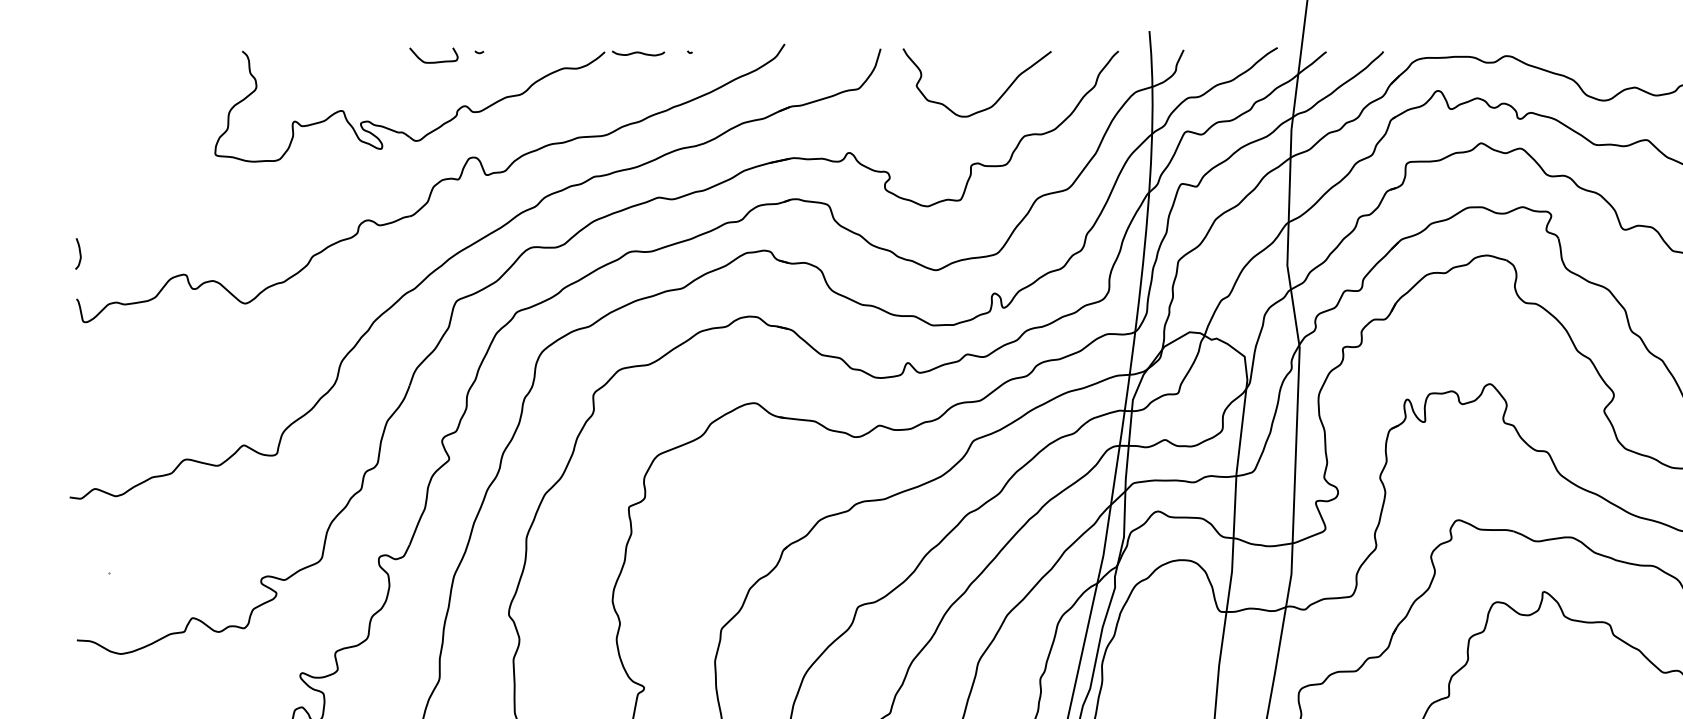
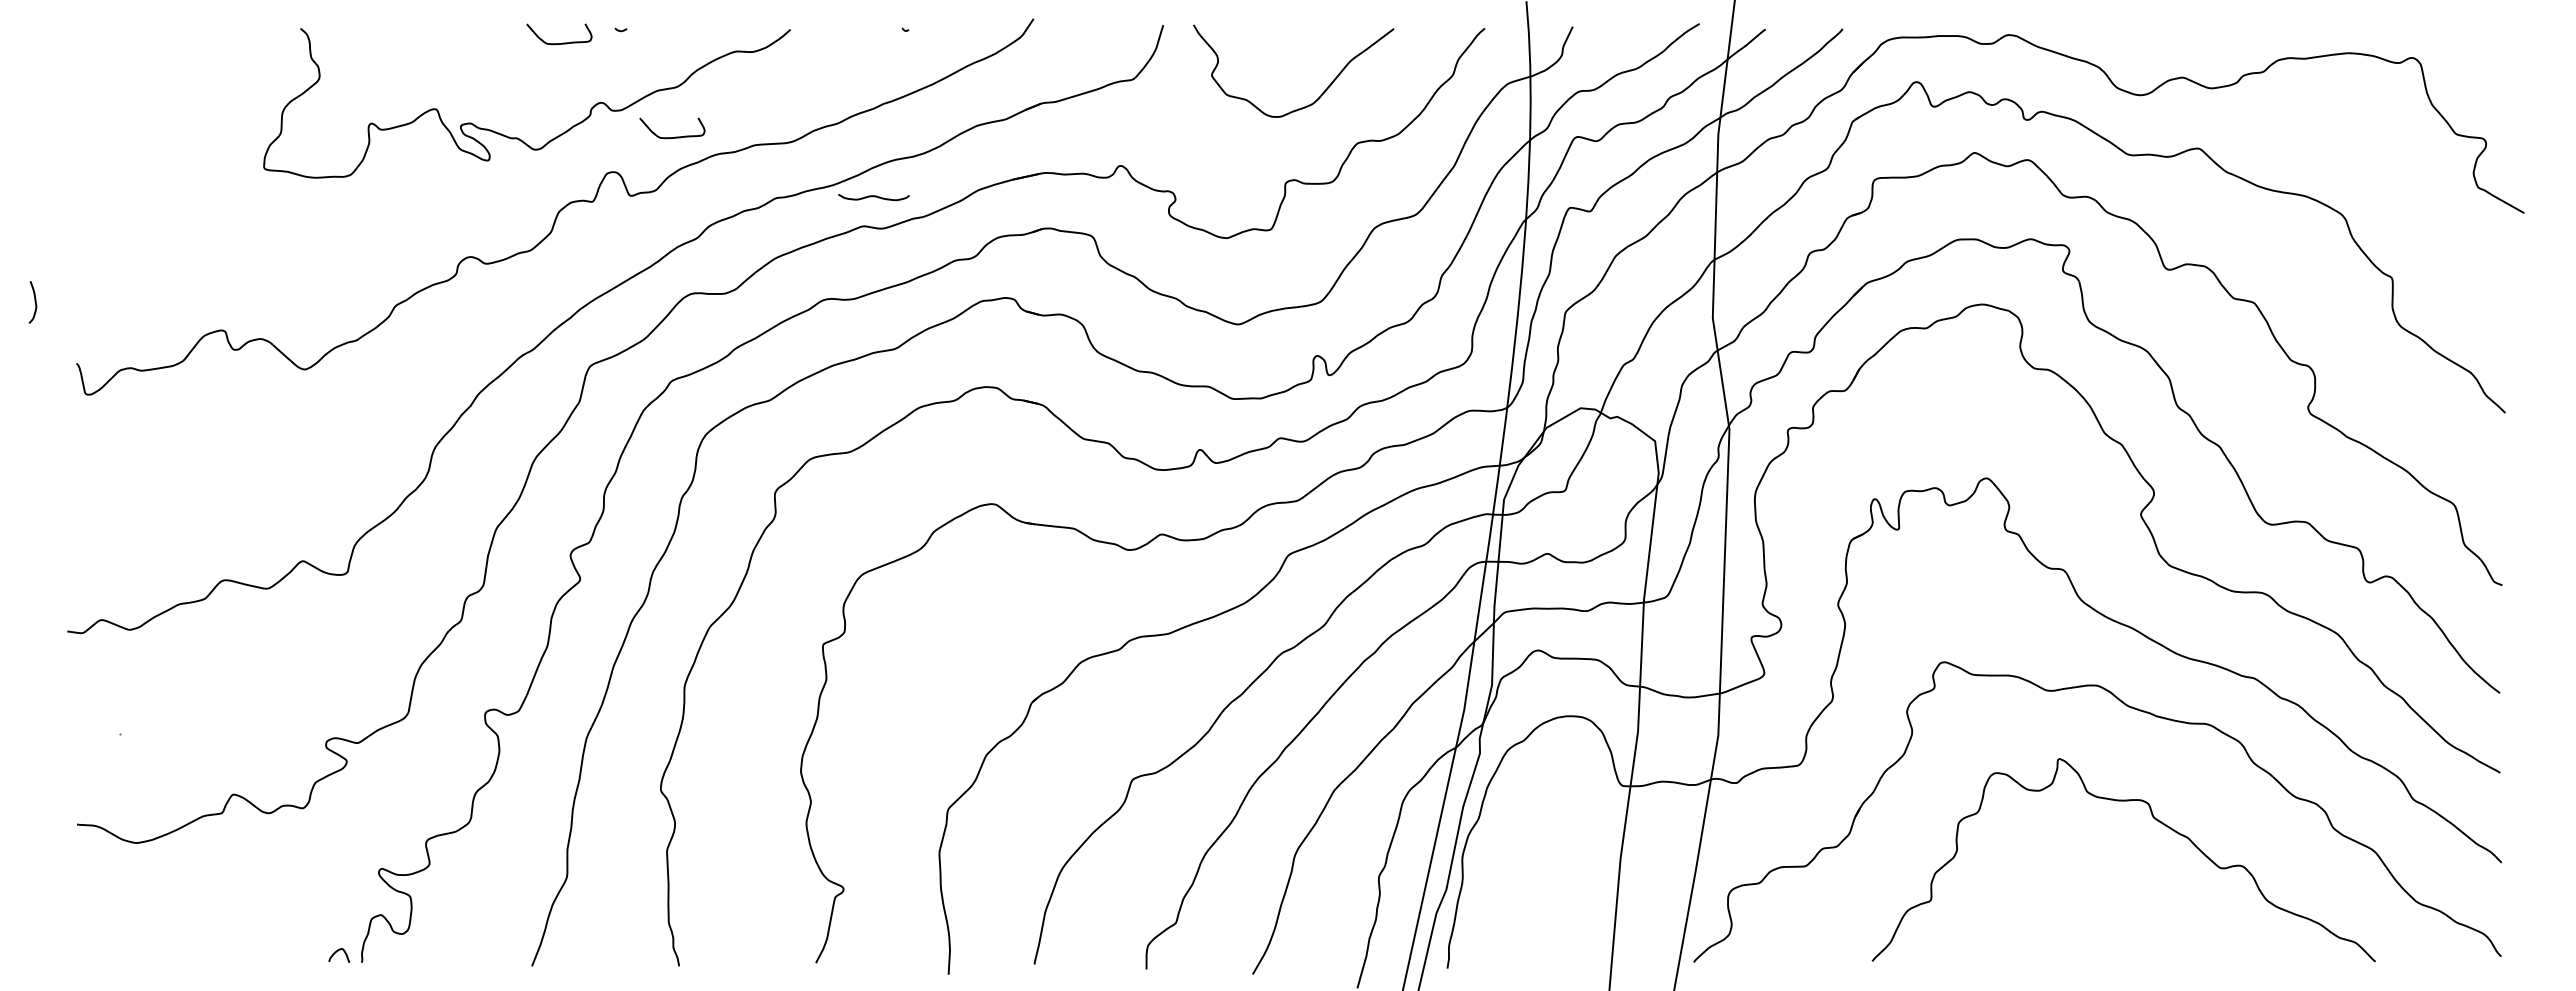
curve: (638, 53) -> (873, 197), moved
curve: (519, 131) -> (675, 136), added
curve: (79, 254) -> (34, 302), moved

